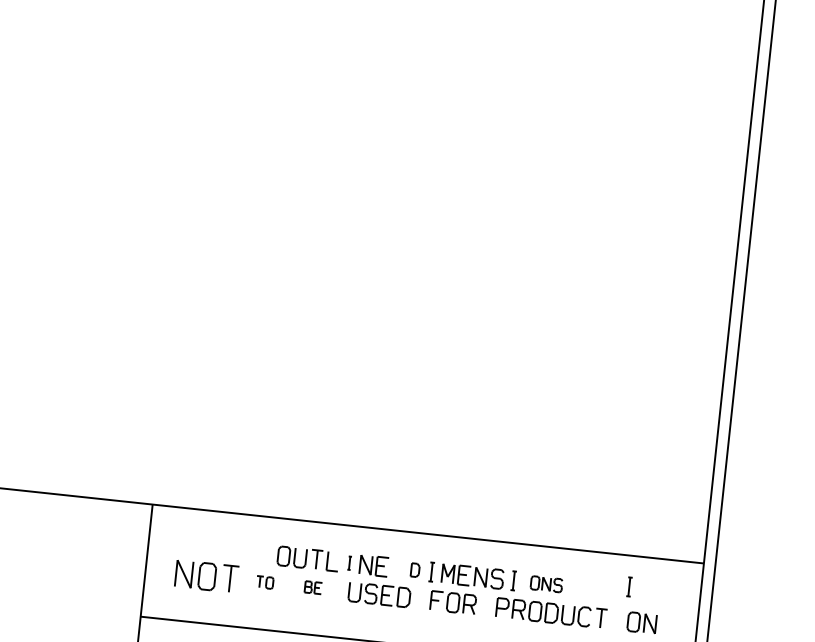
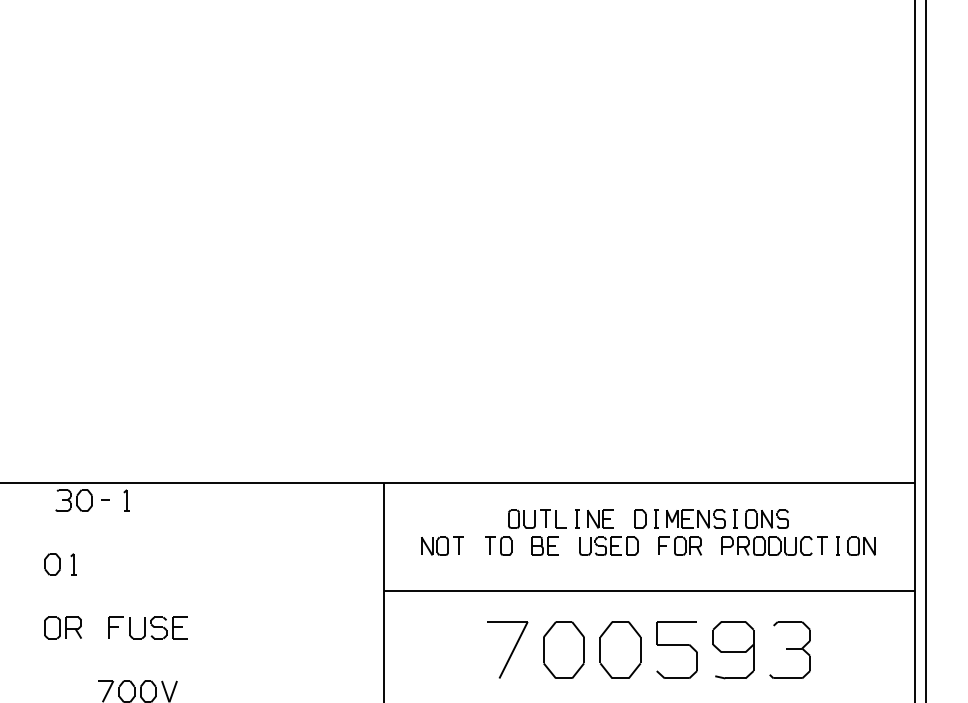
part: (349, 562) -> (577, 518), size x1.43
part: (415, 569) -> (640, 518), size x1.43
part: (206, 575) -> (442, 545), size x0.71
part: (264, 581) -> (498, 545), size x1.67
part: (546, 583) -> (766, 518), size x1.43
part: (312, 586) -> (544, 545), size x1.67
line: (628, 586) -> (837, 545), moved

